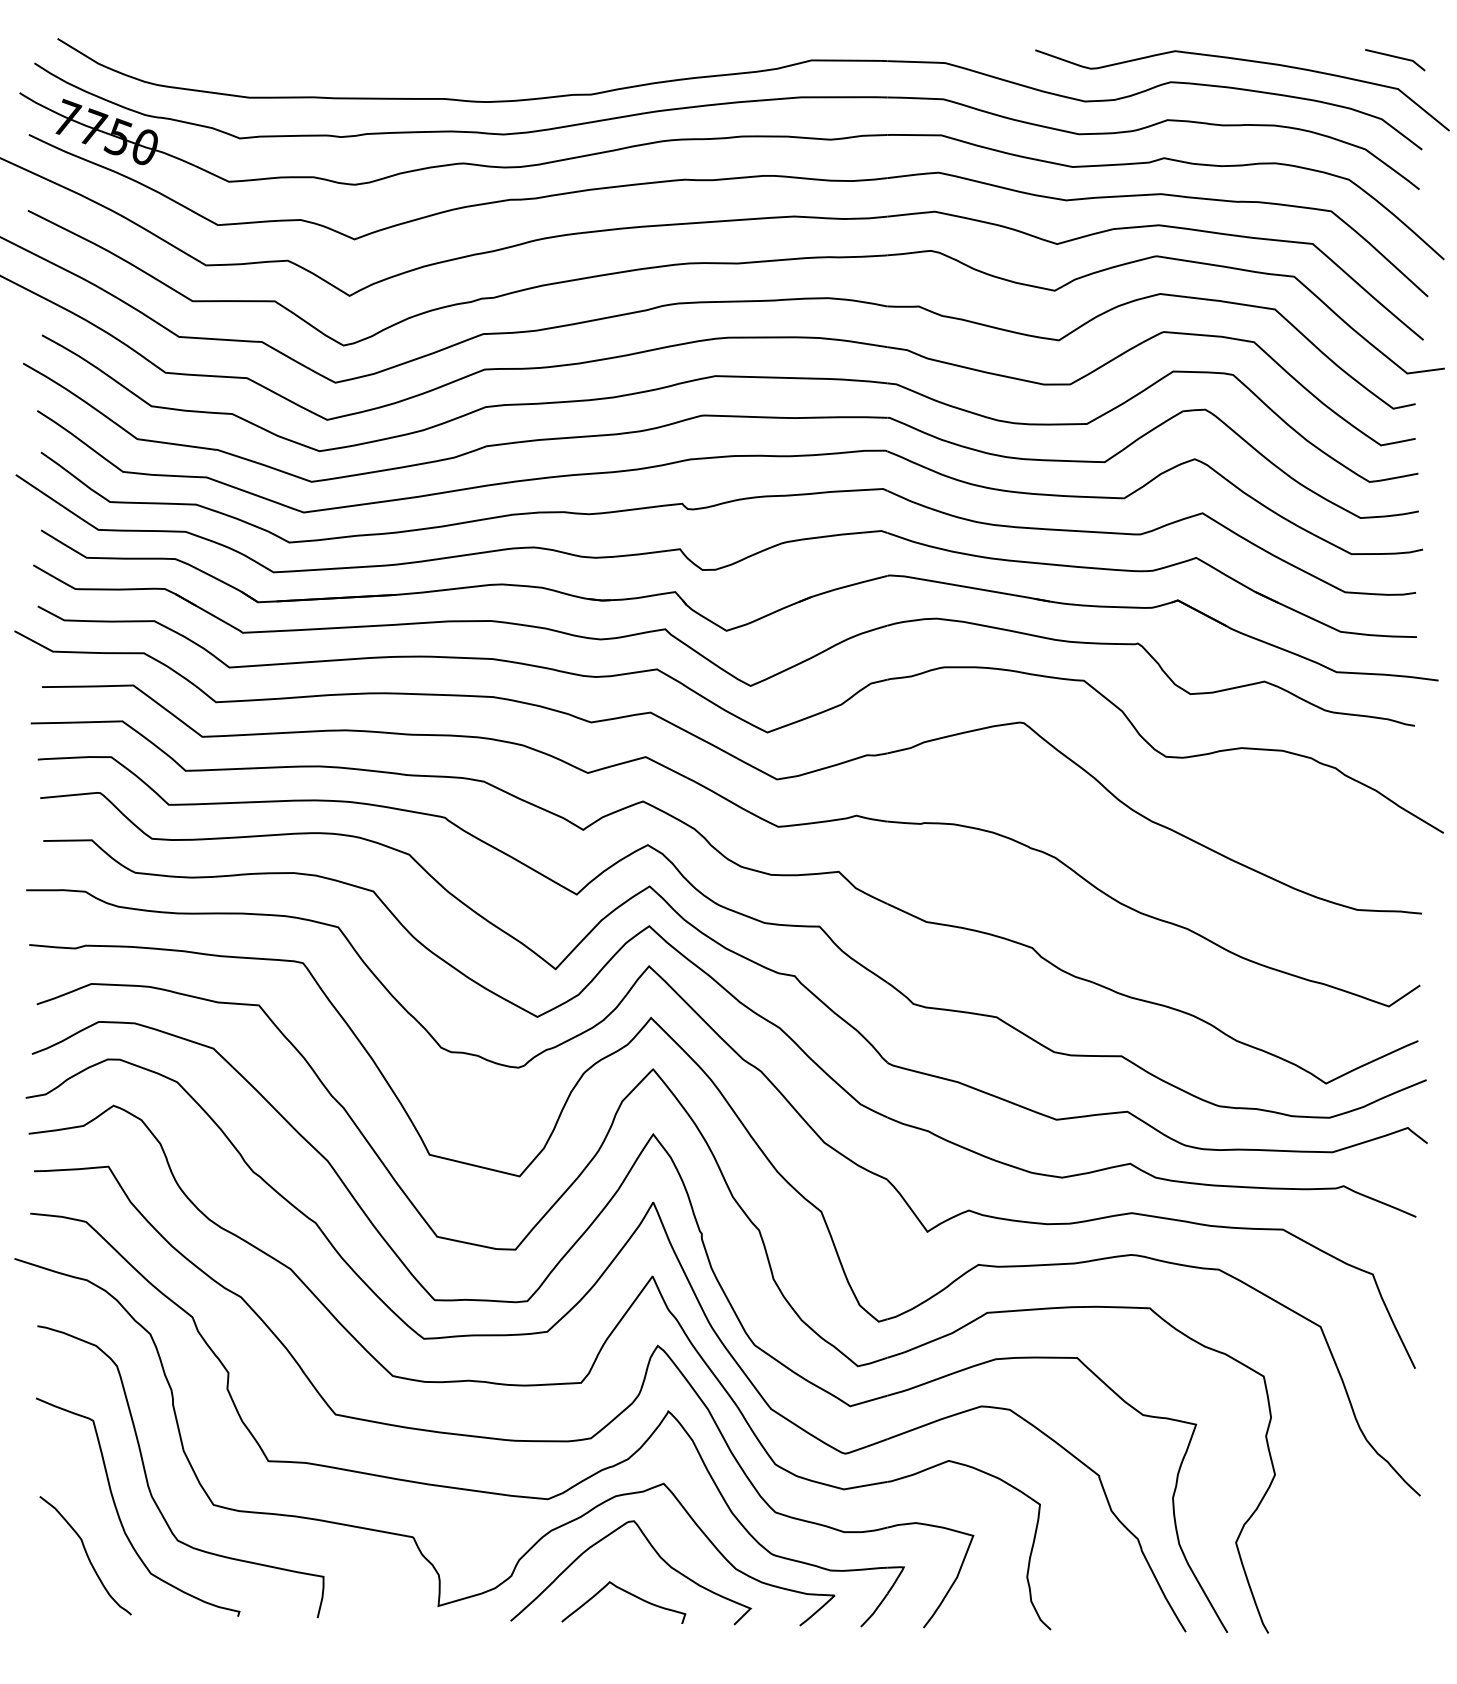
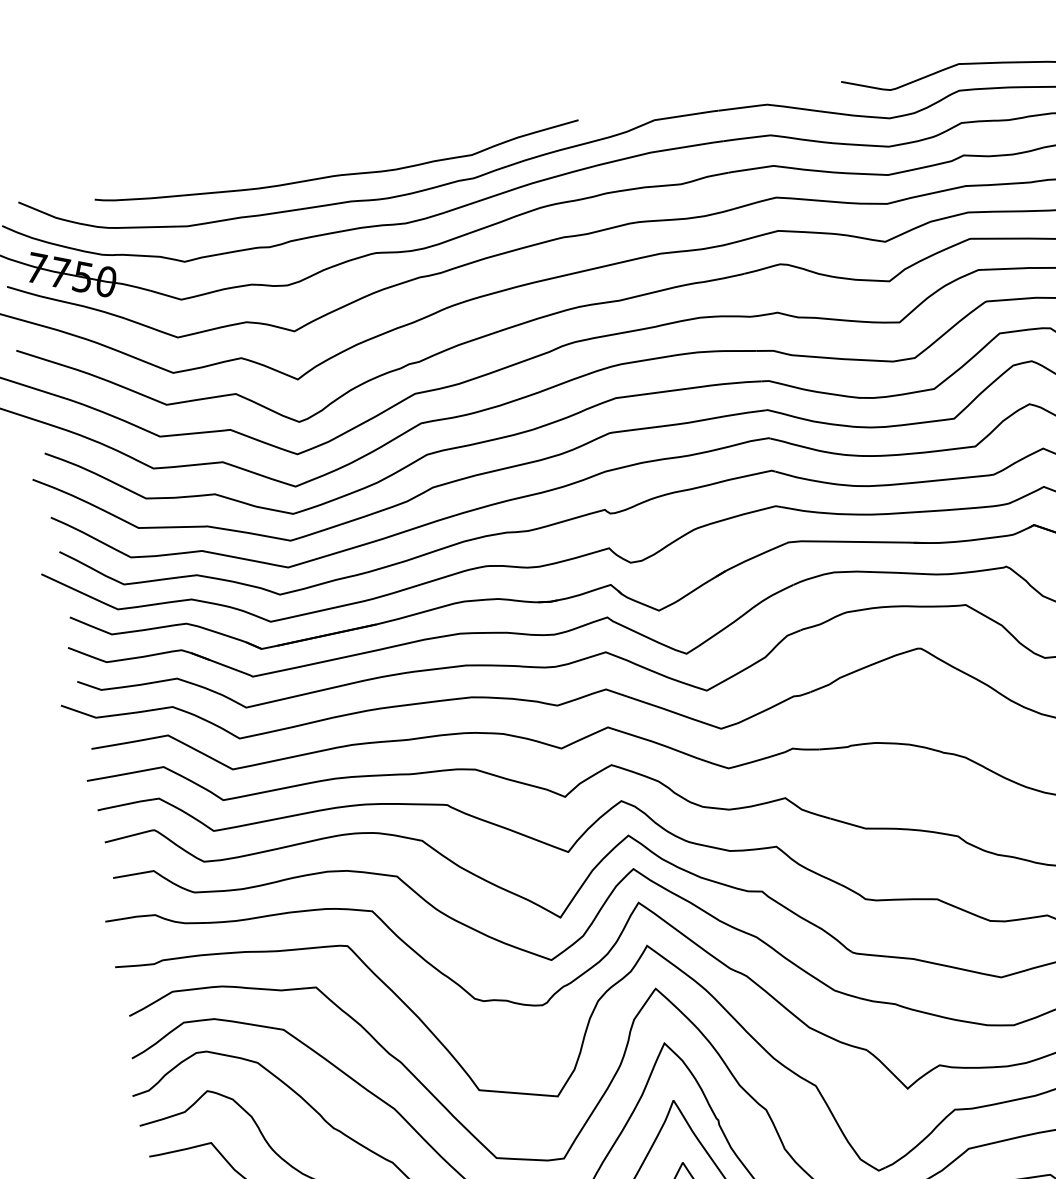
curve: (434, 65) -> (338, 174), added

